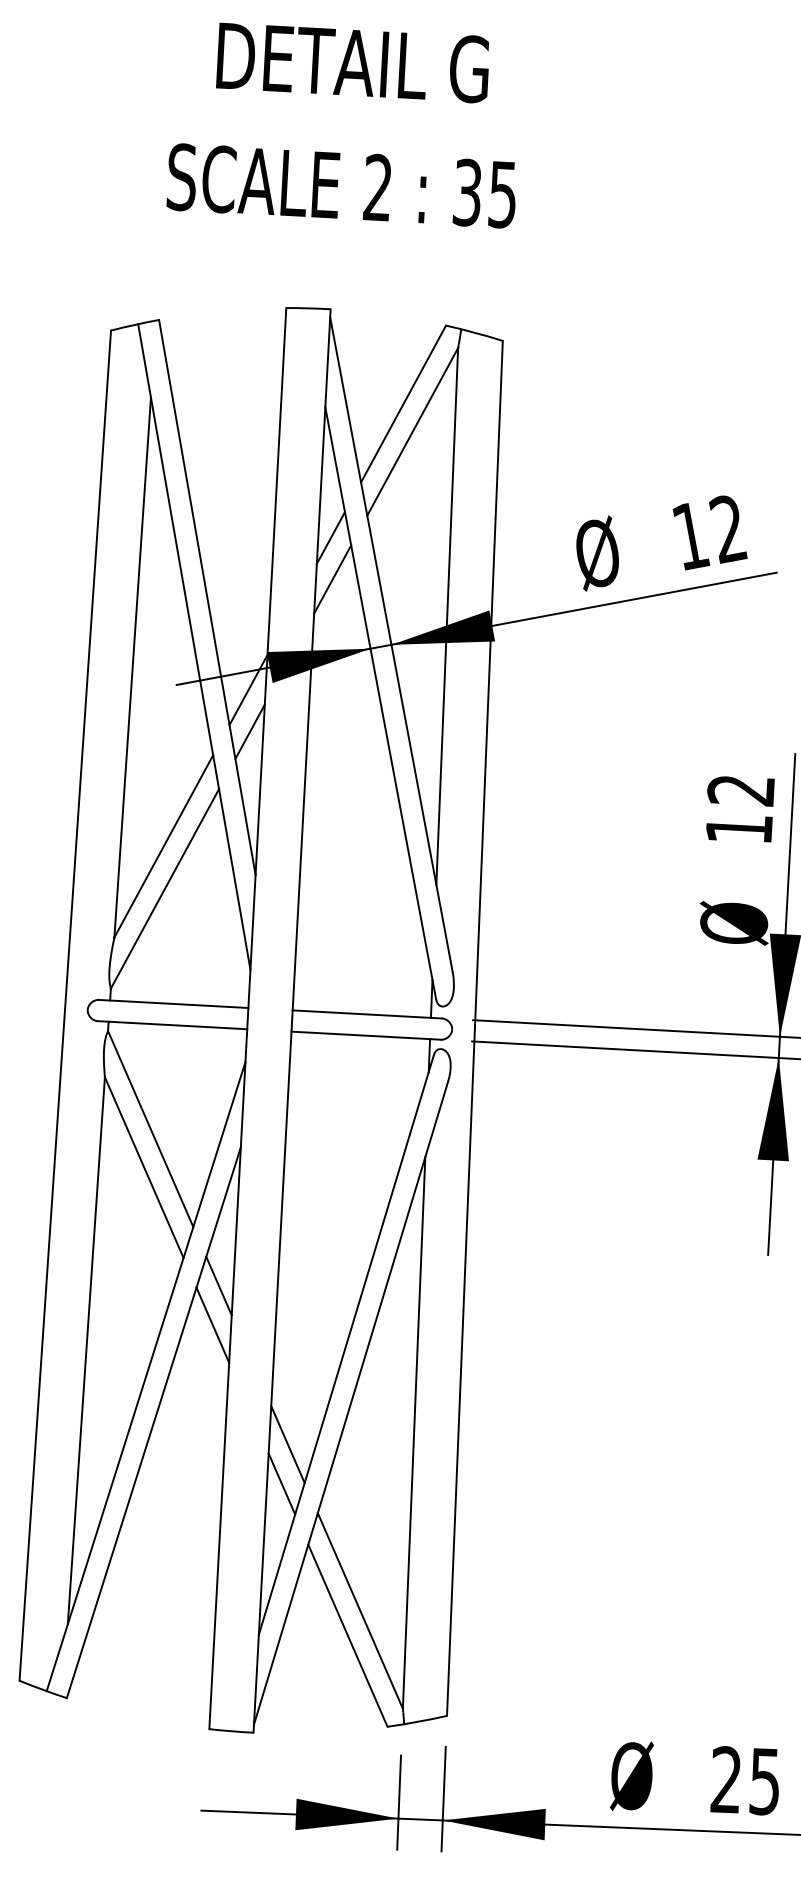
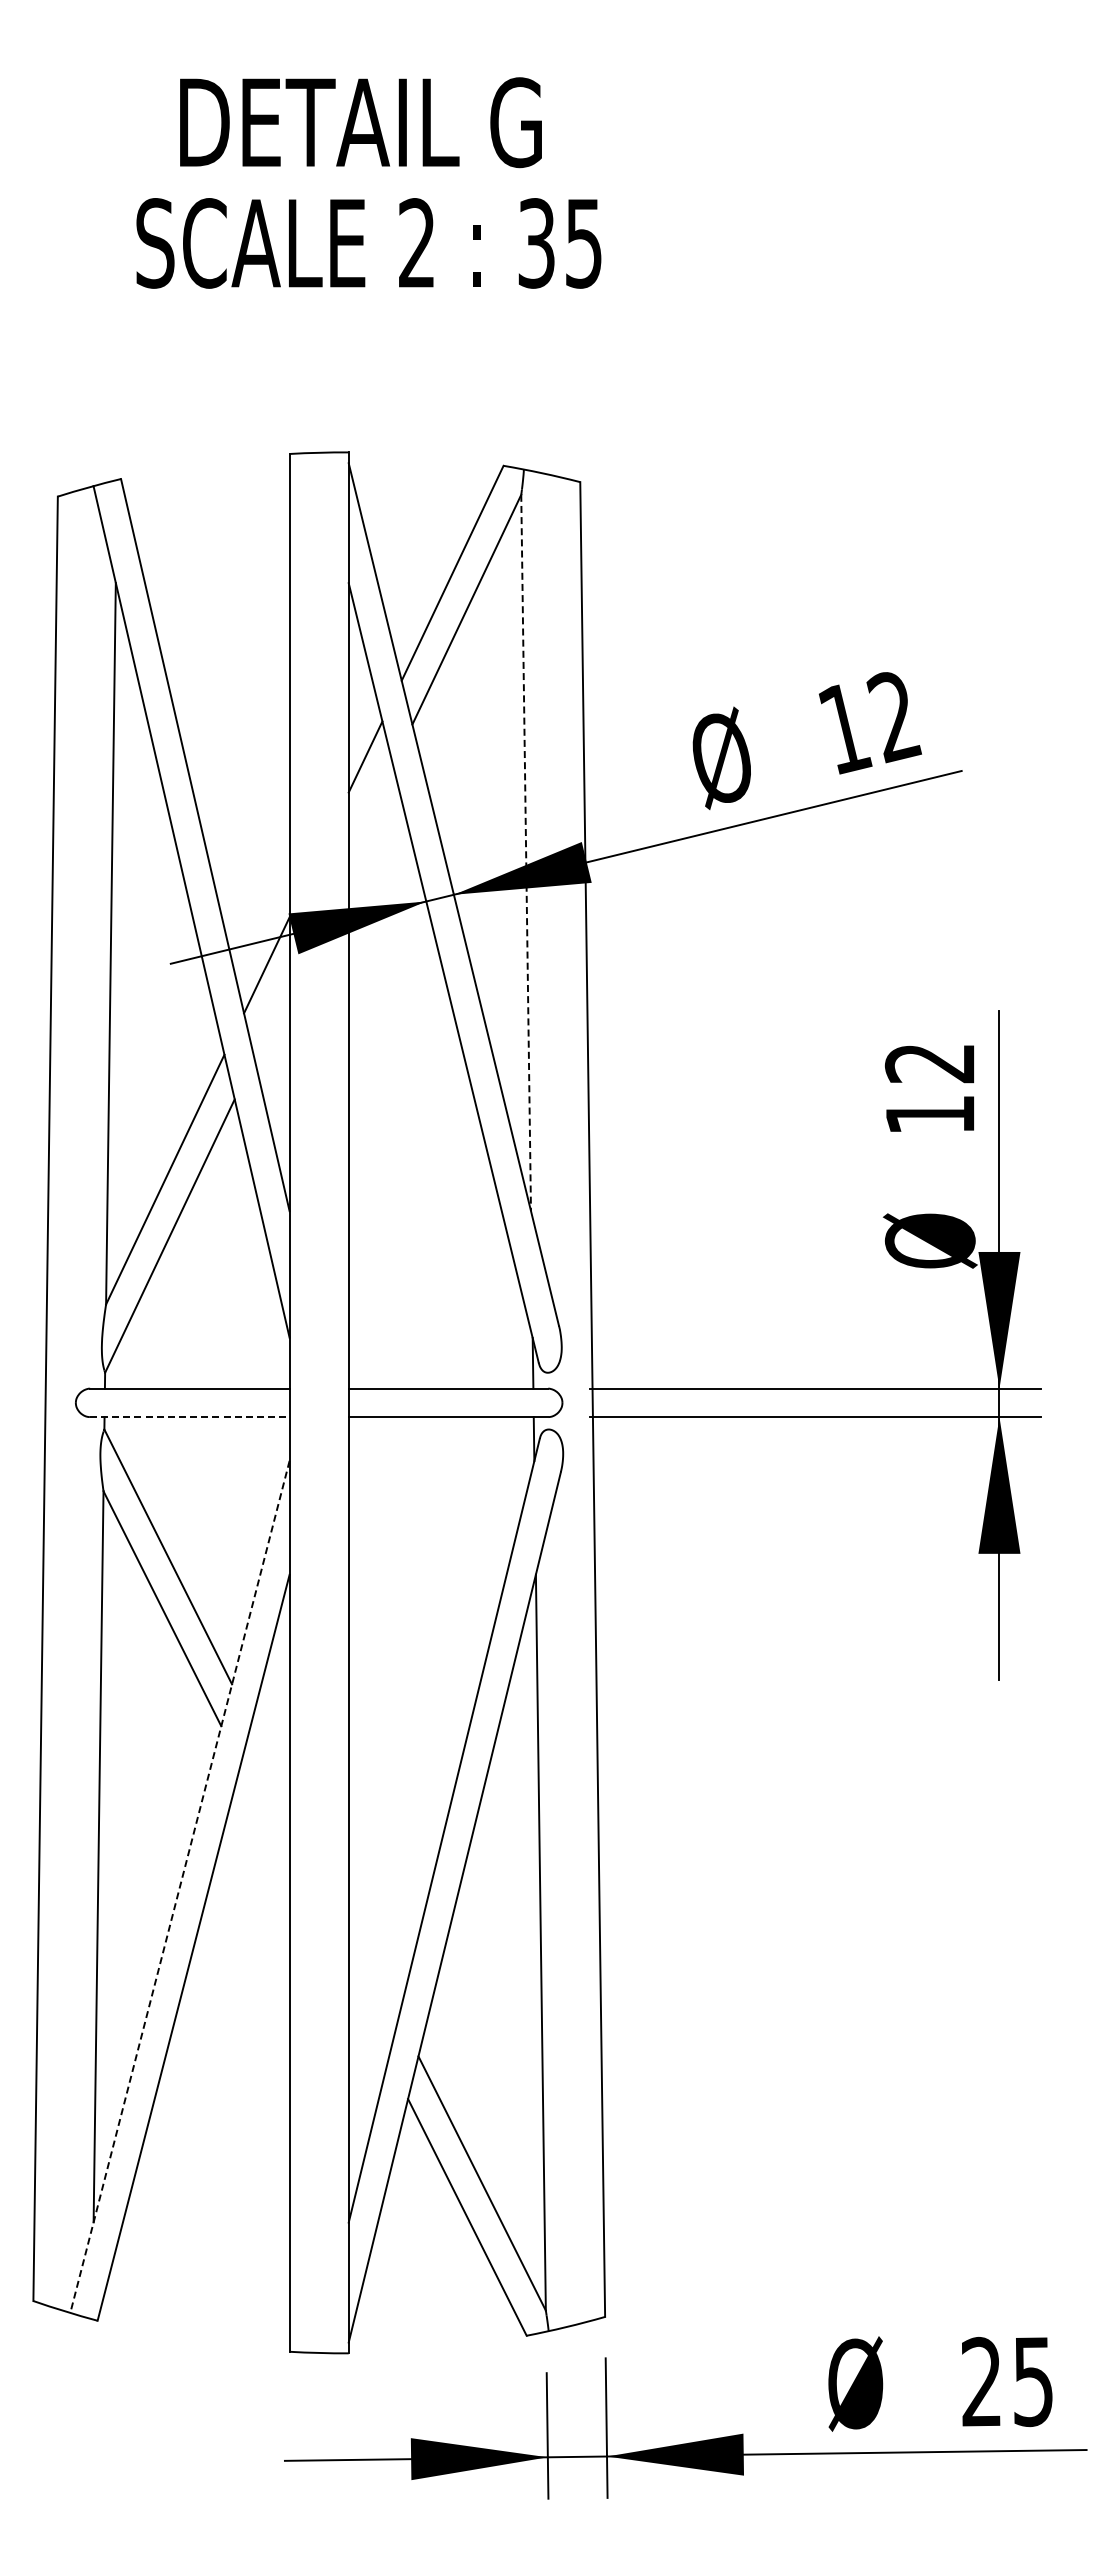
text: (341, 186) -> (368, 243), moved
line: (332, 579) -> (370, 811), removed
line: (447, 616) -> (526, 853), solid -> dashed
line: (249, 731) -> (271, 1020), removed
line: (172, 1025) -> (189, 1417), solid -> dashed
line: (218, 1286) -> (270, 1761), removed
line: (212, 1325) -> (264, 1813), removed
line: (145, 1376) -> (179, 1886), solid -> dashed
line: (287, 1444) -> (373, 1967), removed
line: (281, 1483) -> (368, 2019), removed

